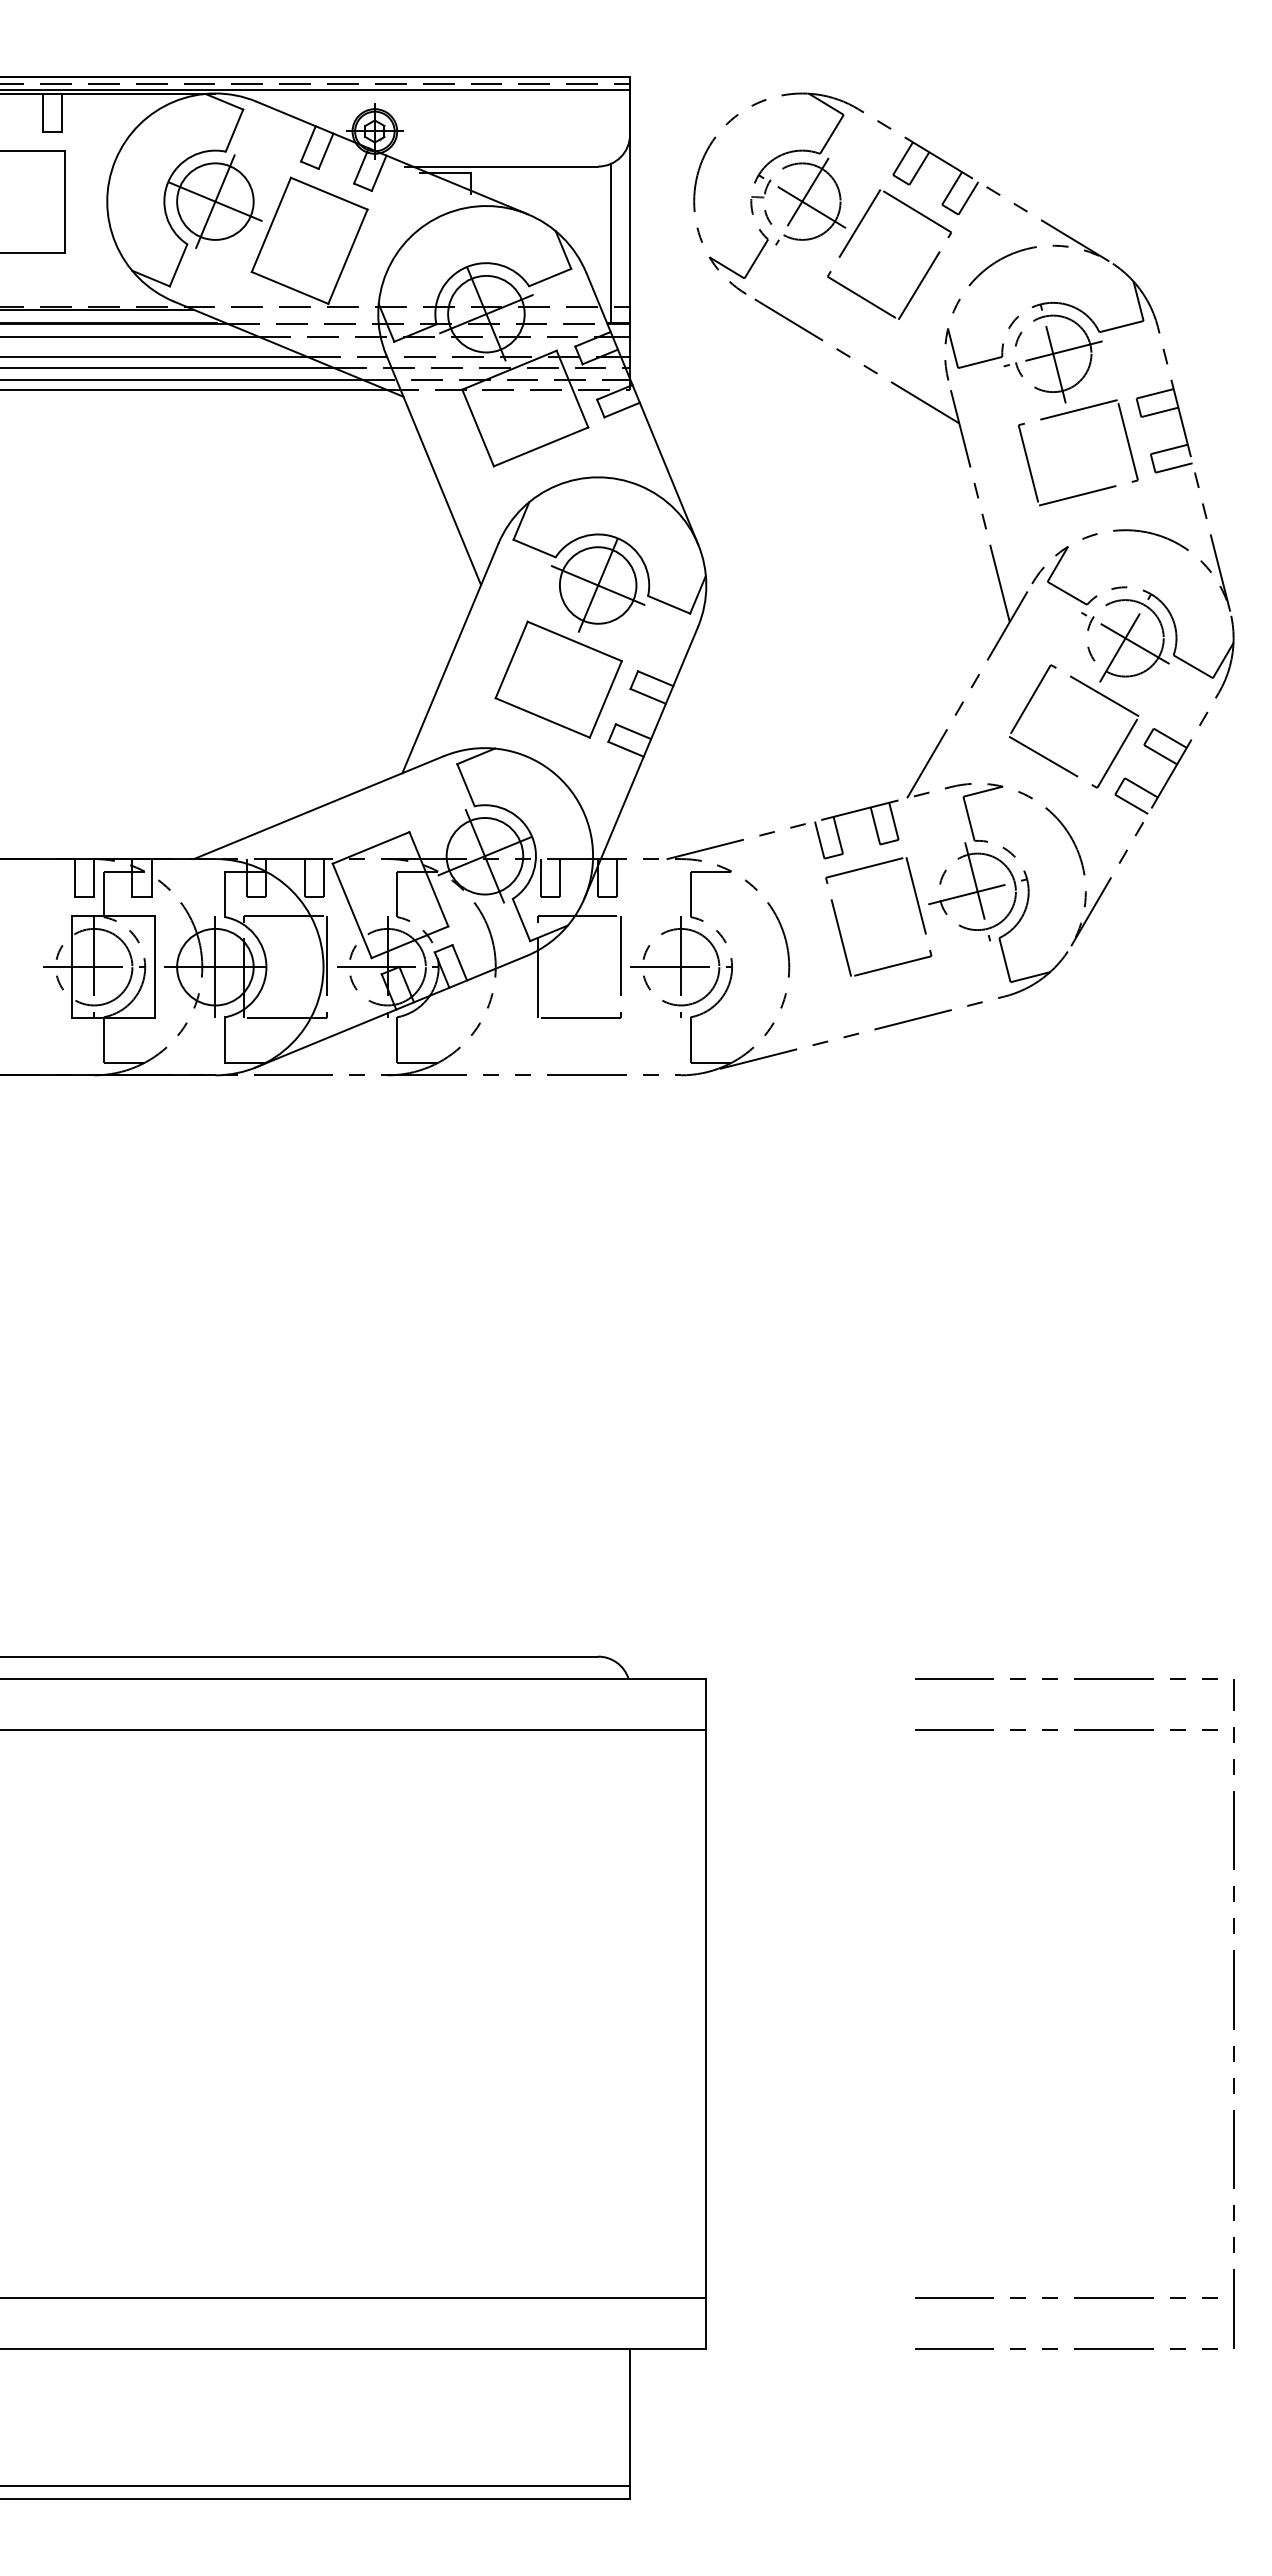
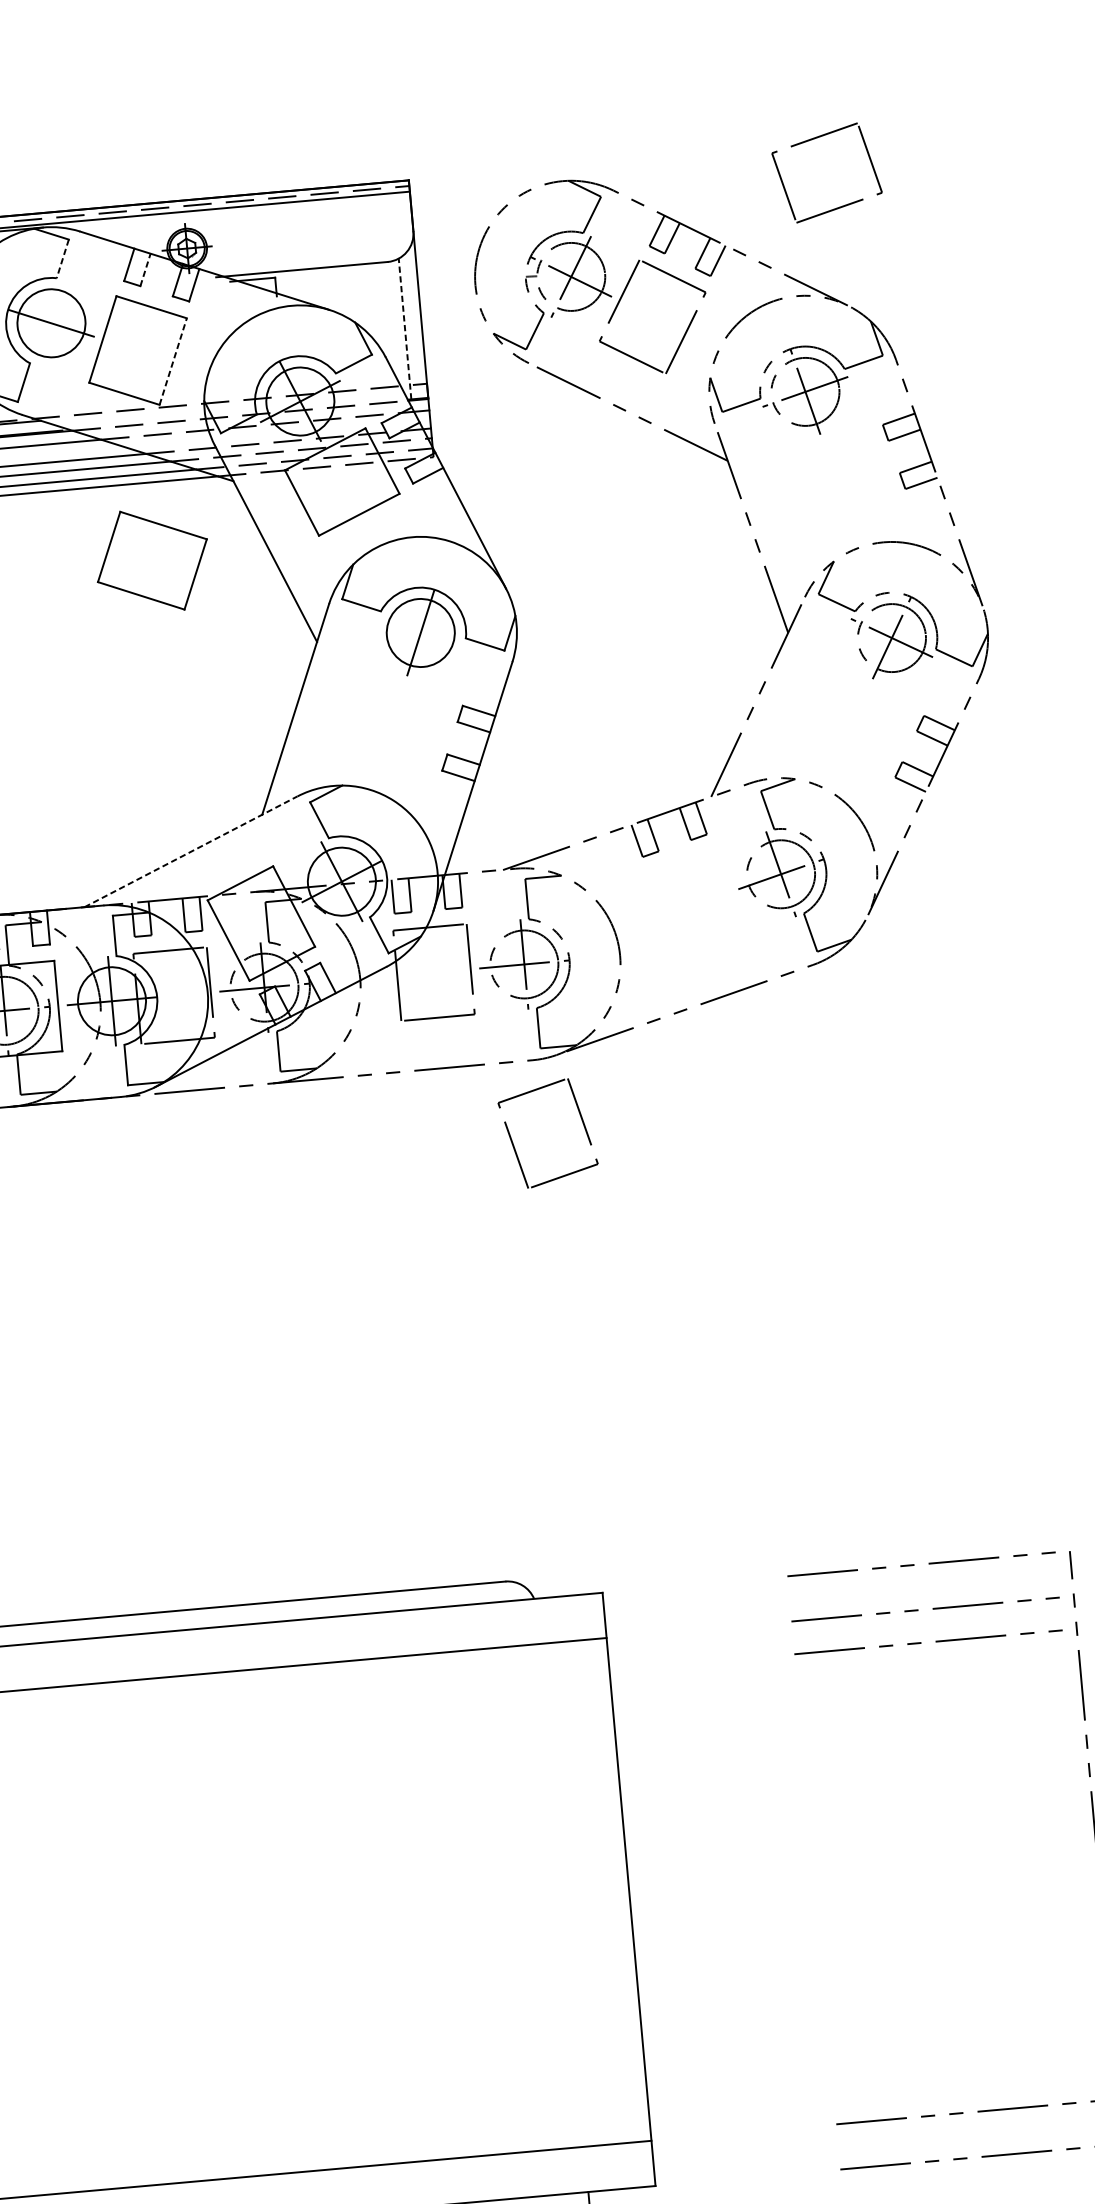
line: (234, 130) -> (62, 258), solid -> dashed
line: (326, 150) -> (145, 269), solid -> dashed
line: (215, 201) -> (51, 323), removed
line: (610, 242) -> (404, 328), solid -> dashed
line: (348, 256) -> (173, 361), solid -> dashed
part: (1069, 413) -> (816, 138), moved
line: (598, 585) -> (421, 632), removed
part: (558, 679) -> (152, 560), moved
part: (1052, 760) -> (836, 752), removed
line: (319, 807) -> (191, 851), solid -> dashed
part: (839, 925) -> (514, 1144), moved
line: (1074, 1766) -> (935, 1641), added

